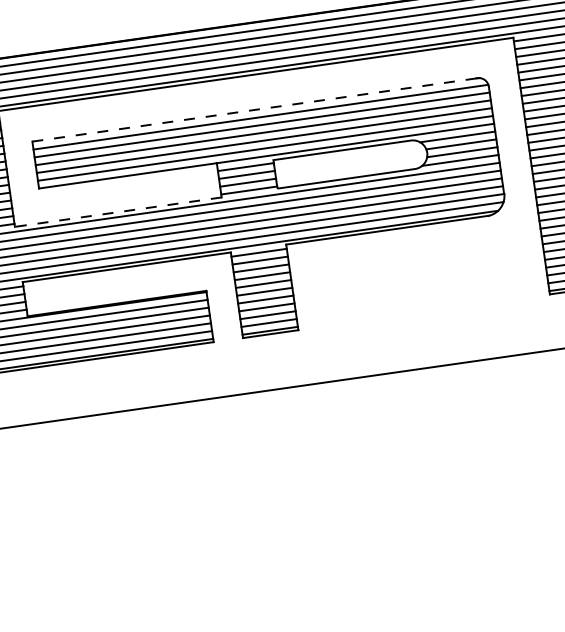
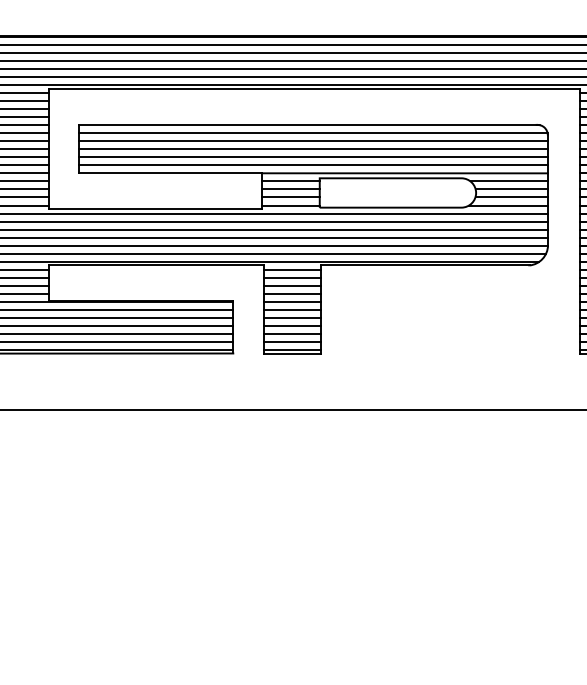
line: (254, 109) -> (307, 124), dashed -> solid
line: (118, 212) -> (155, 208), dashed -> solid

